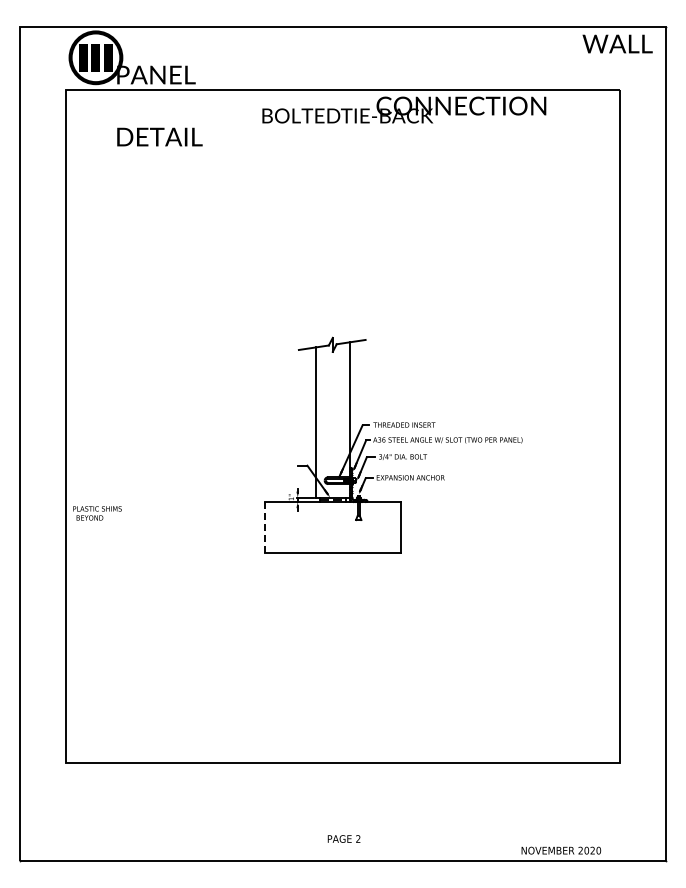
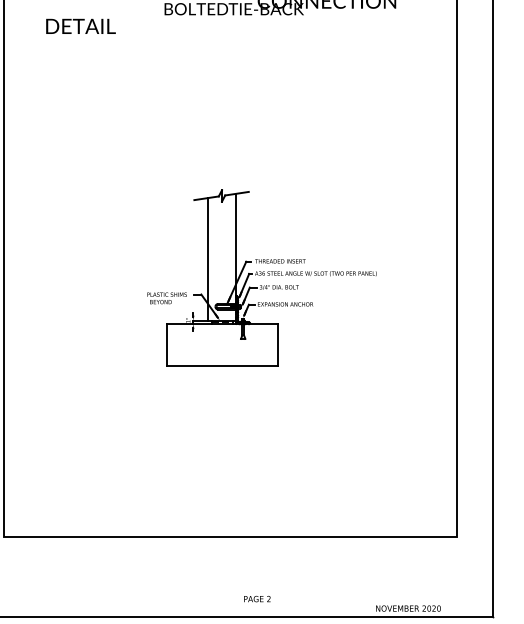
text: (97, 513) -> (167, 298), moved
line: (265, 527) -> (167, 344), dashed -> solid
text: (343, 838) -> (256, 598), moved

